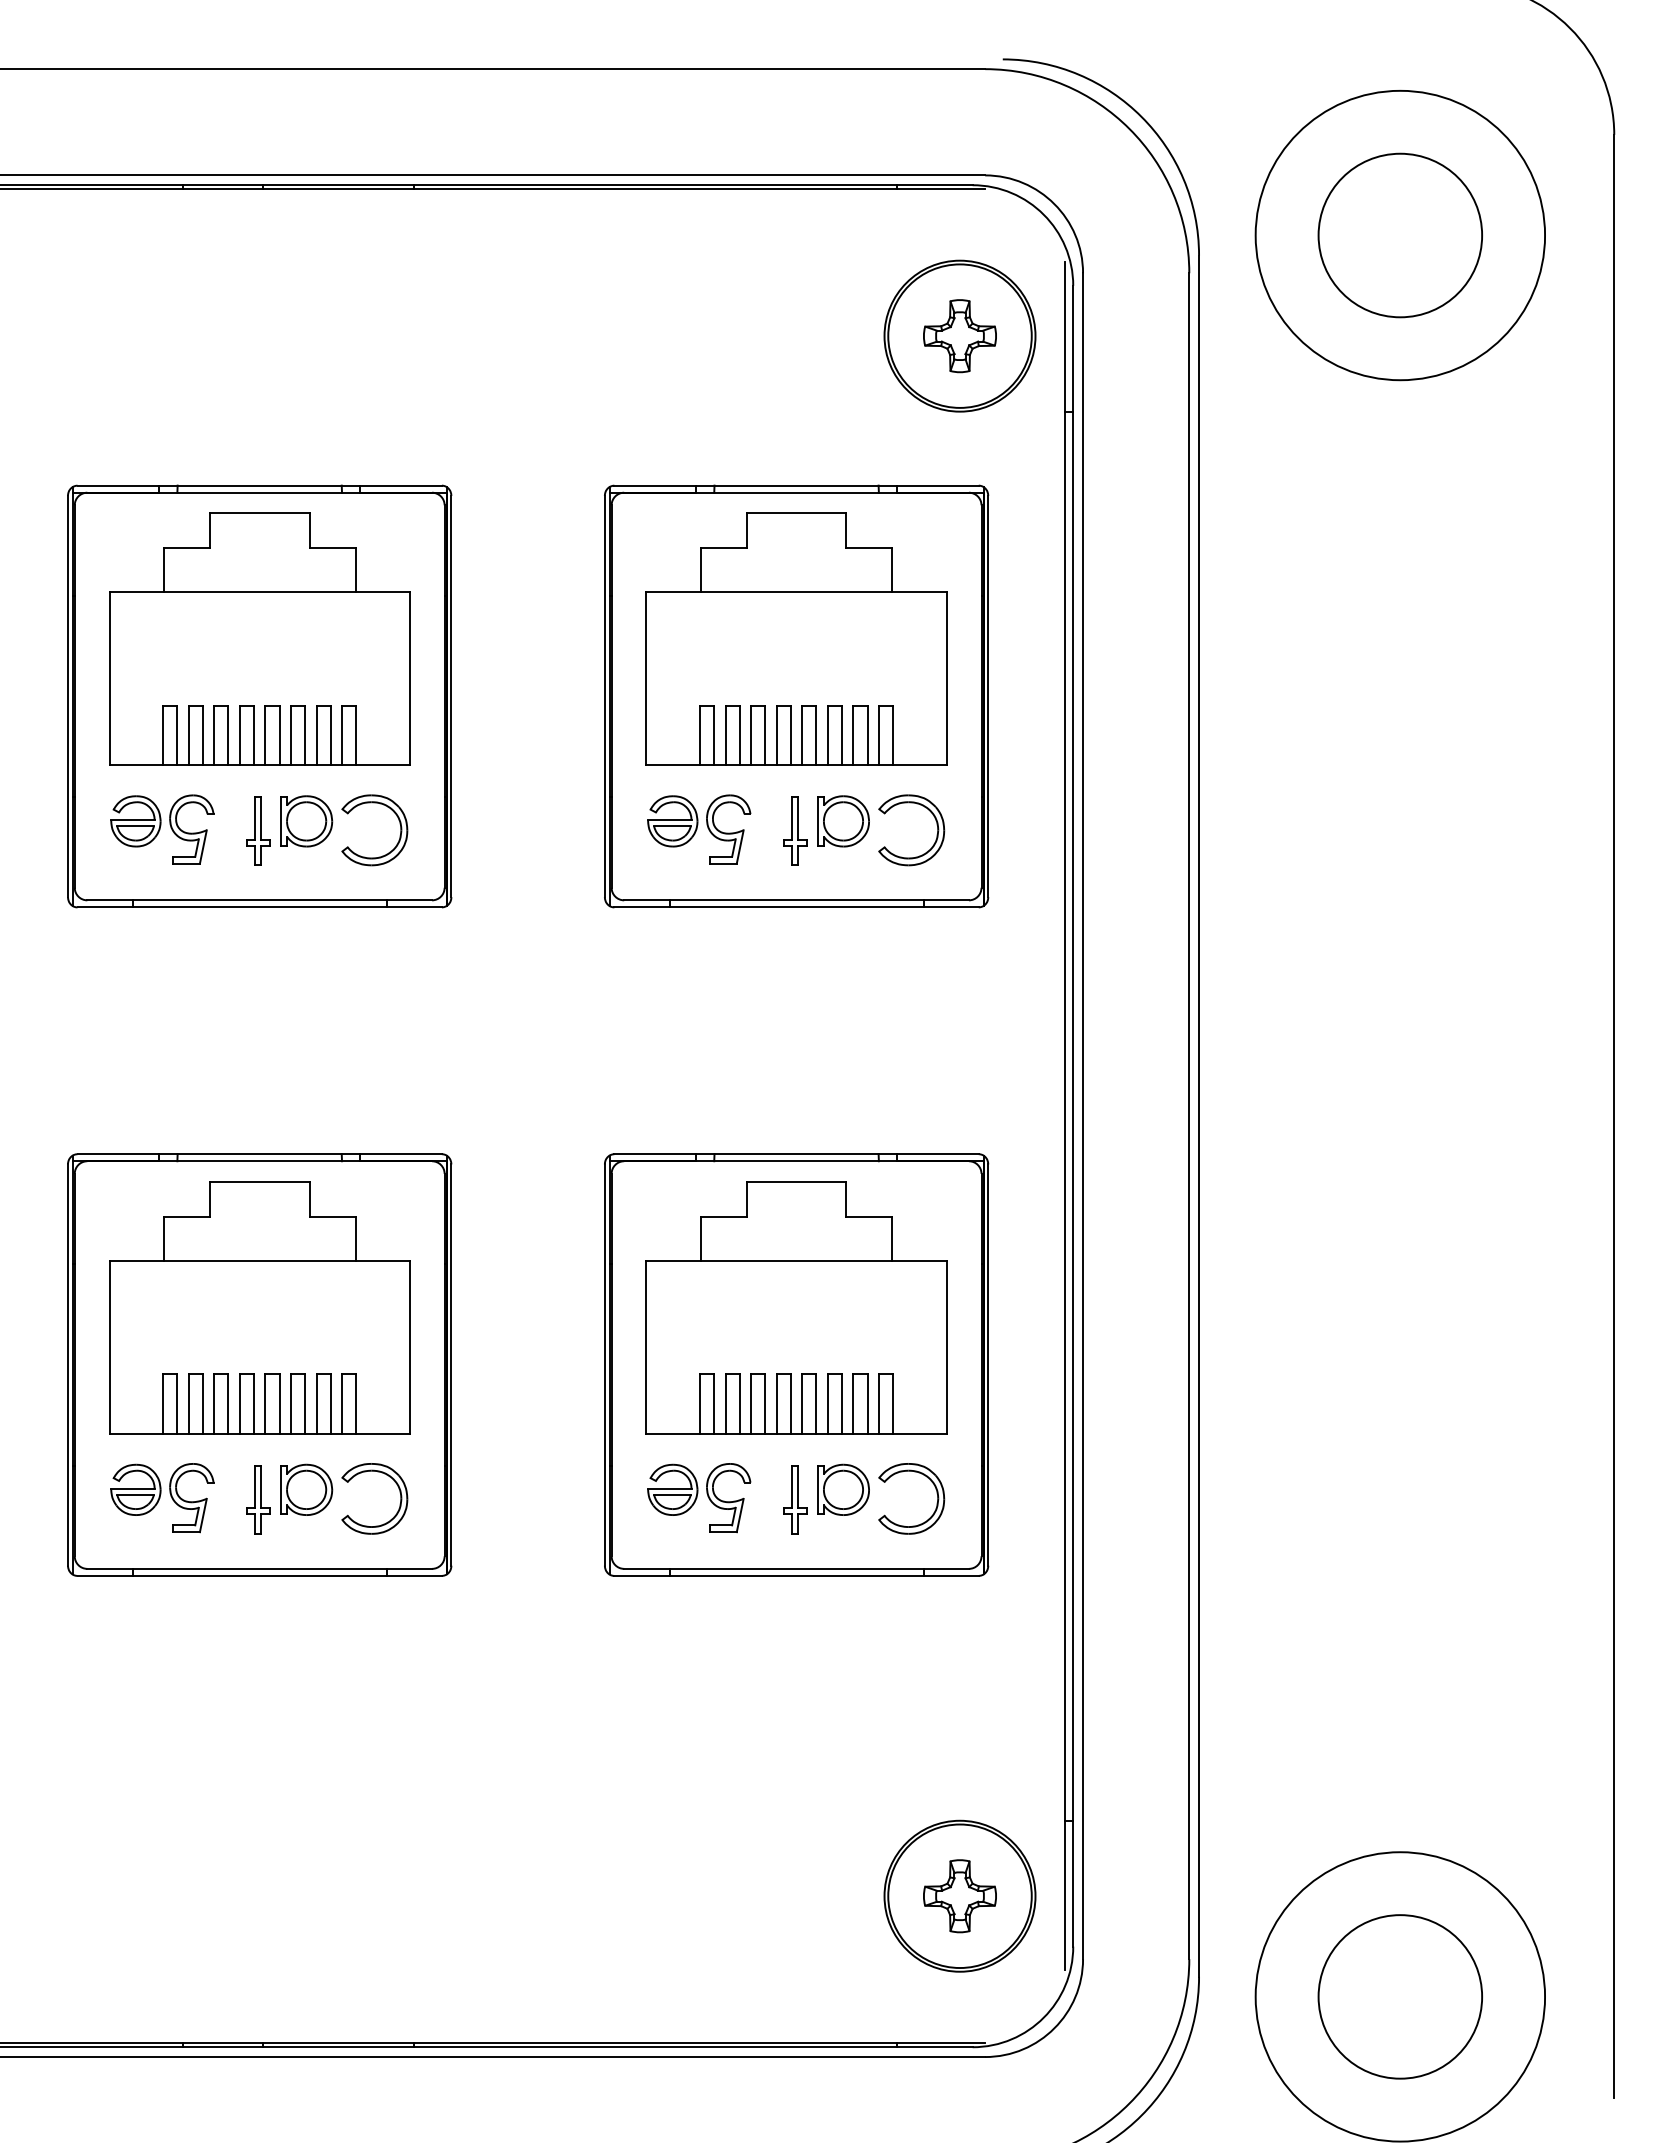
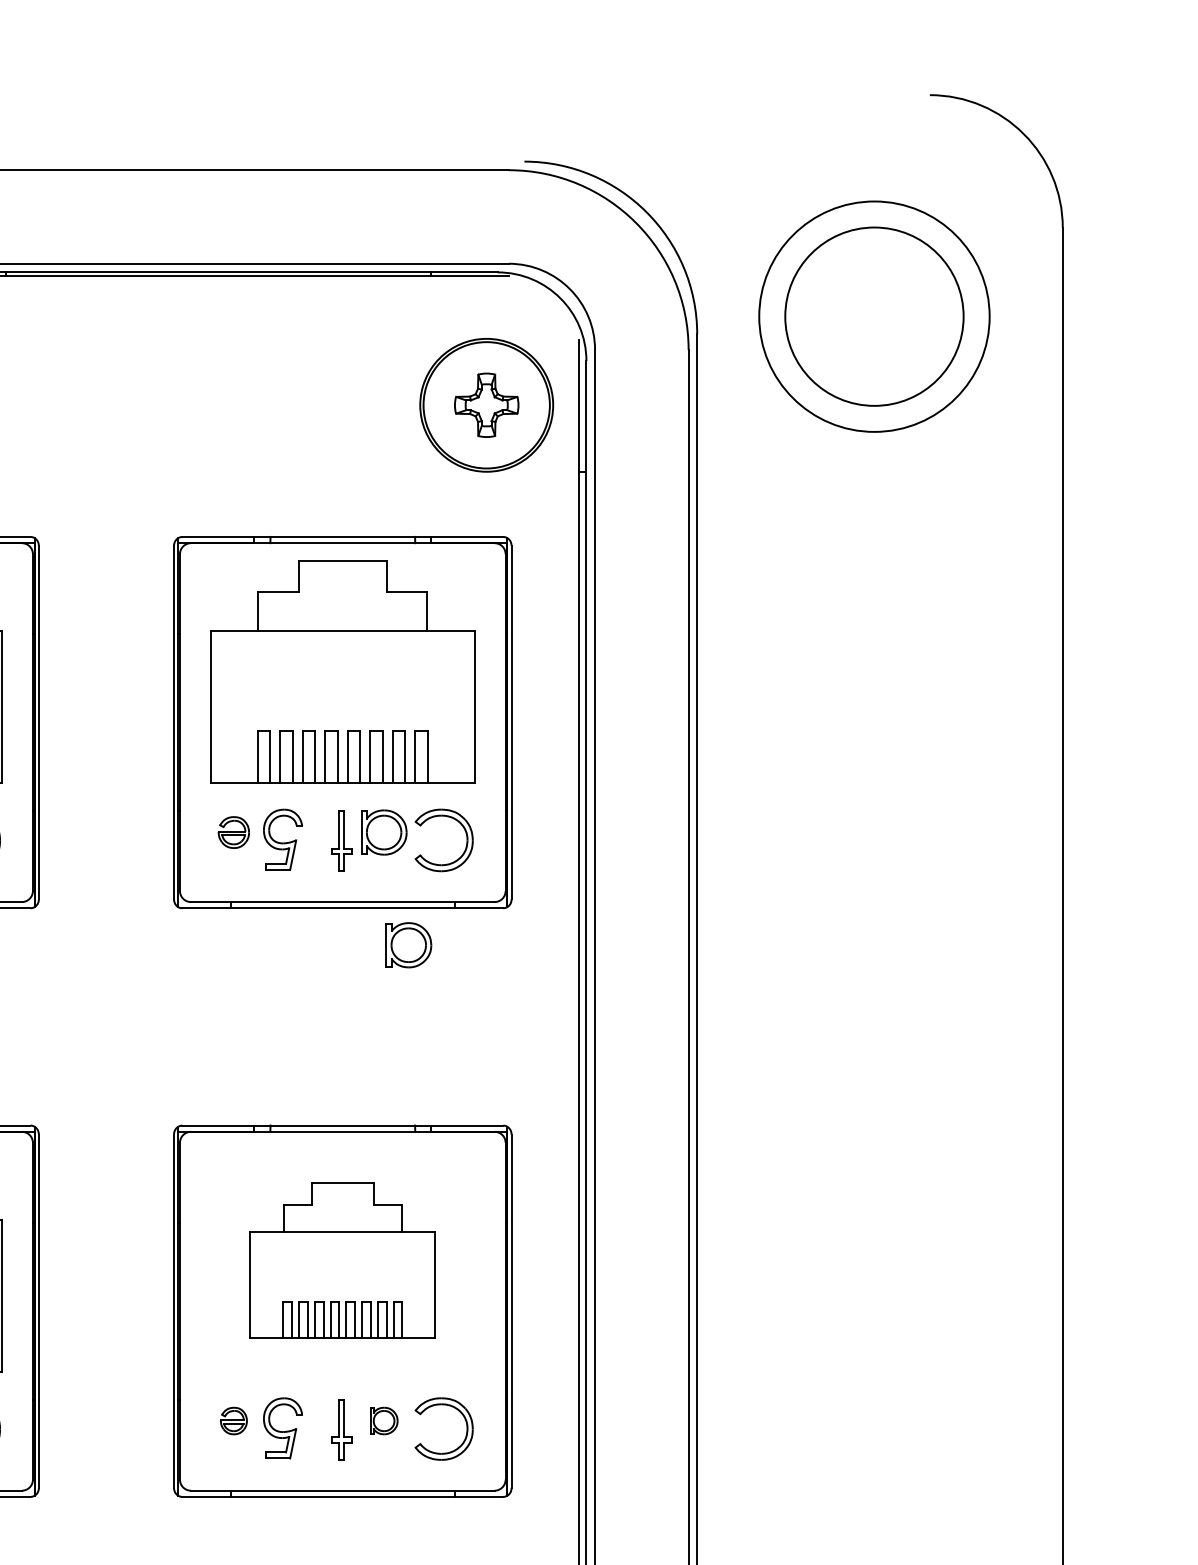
circle: (1400, 235) -> (874, 316), size x0.7
circle: (1400, 235) -> (874, 316), size x1.6
part: (672, 821) -> (233, 832), size x0.7
part: (871, 949) -> (408, 945), added
part: (796, 1307) -> (342, 1260), size x0.7
part: (672, 1489) -> (233, 1420), size x0.6
part: (843, 1489) -> (384, 1420), size x0.6

